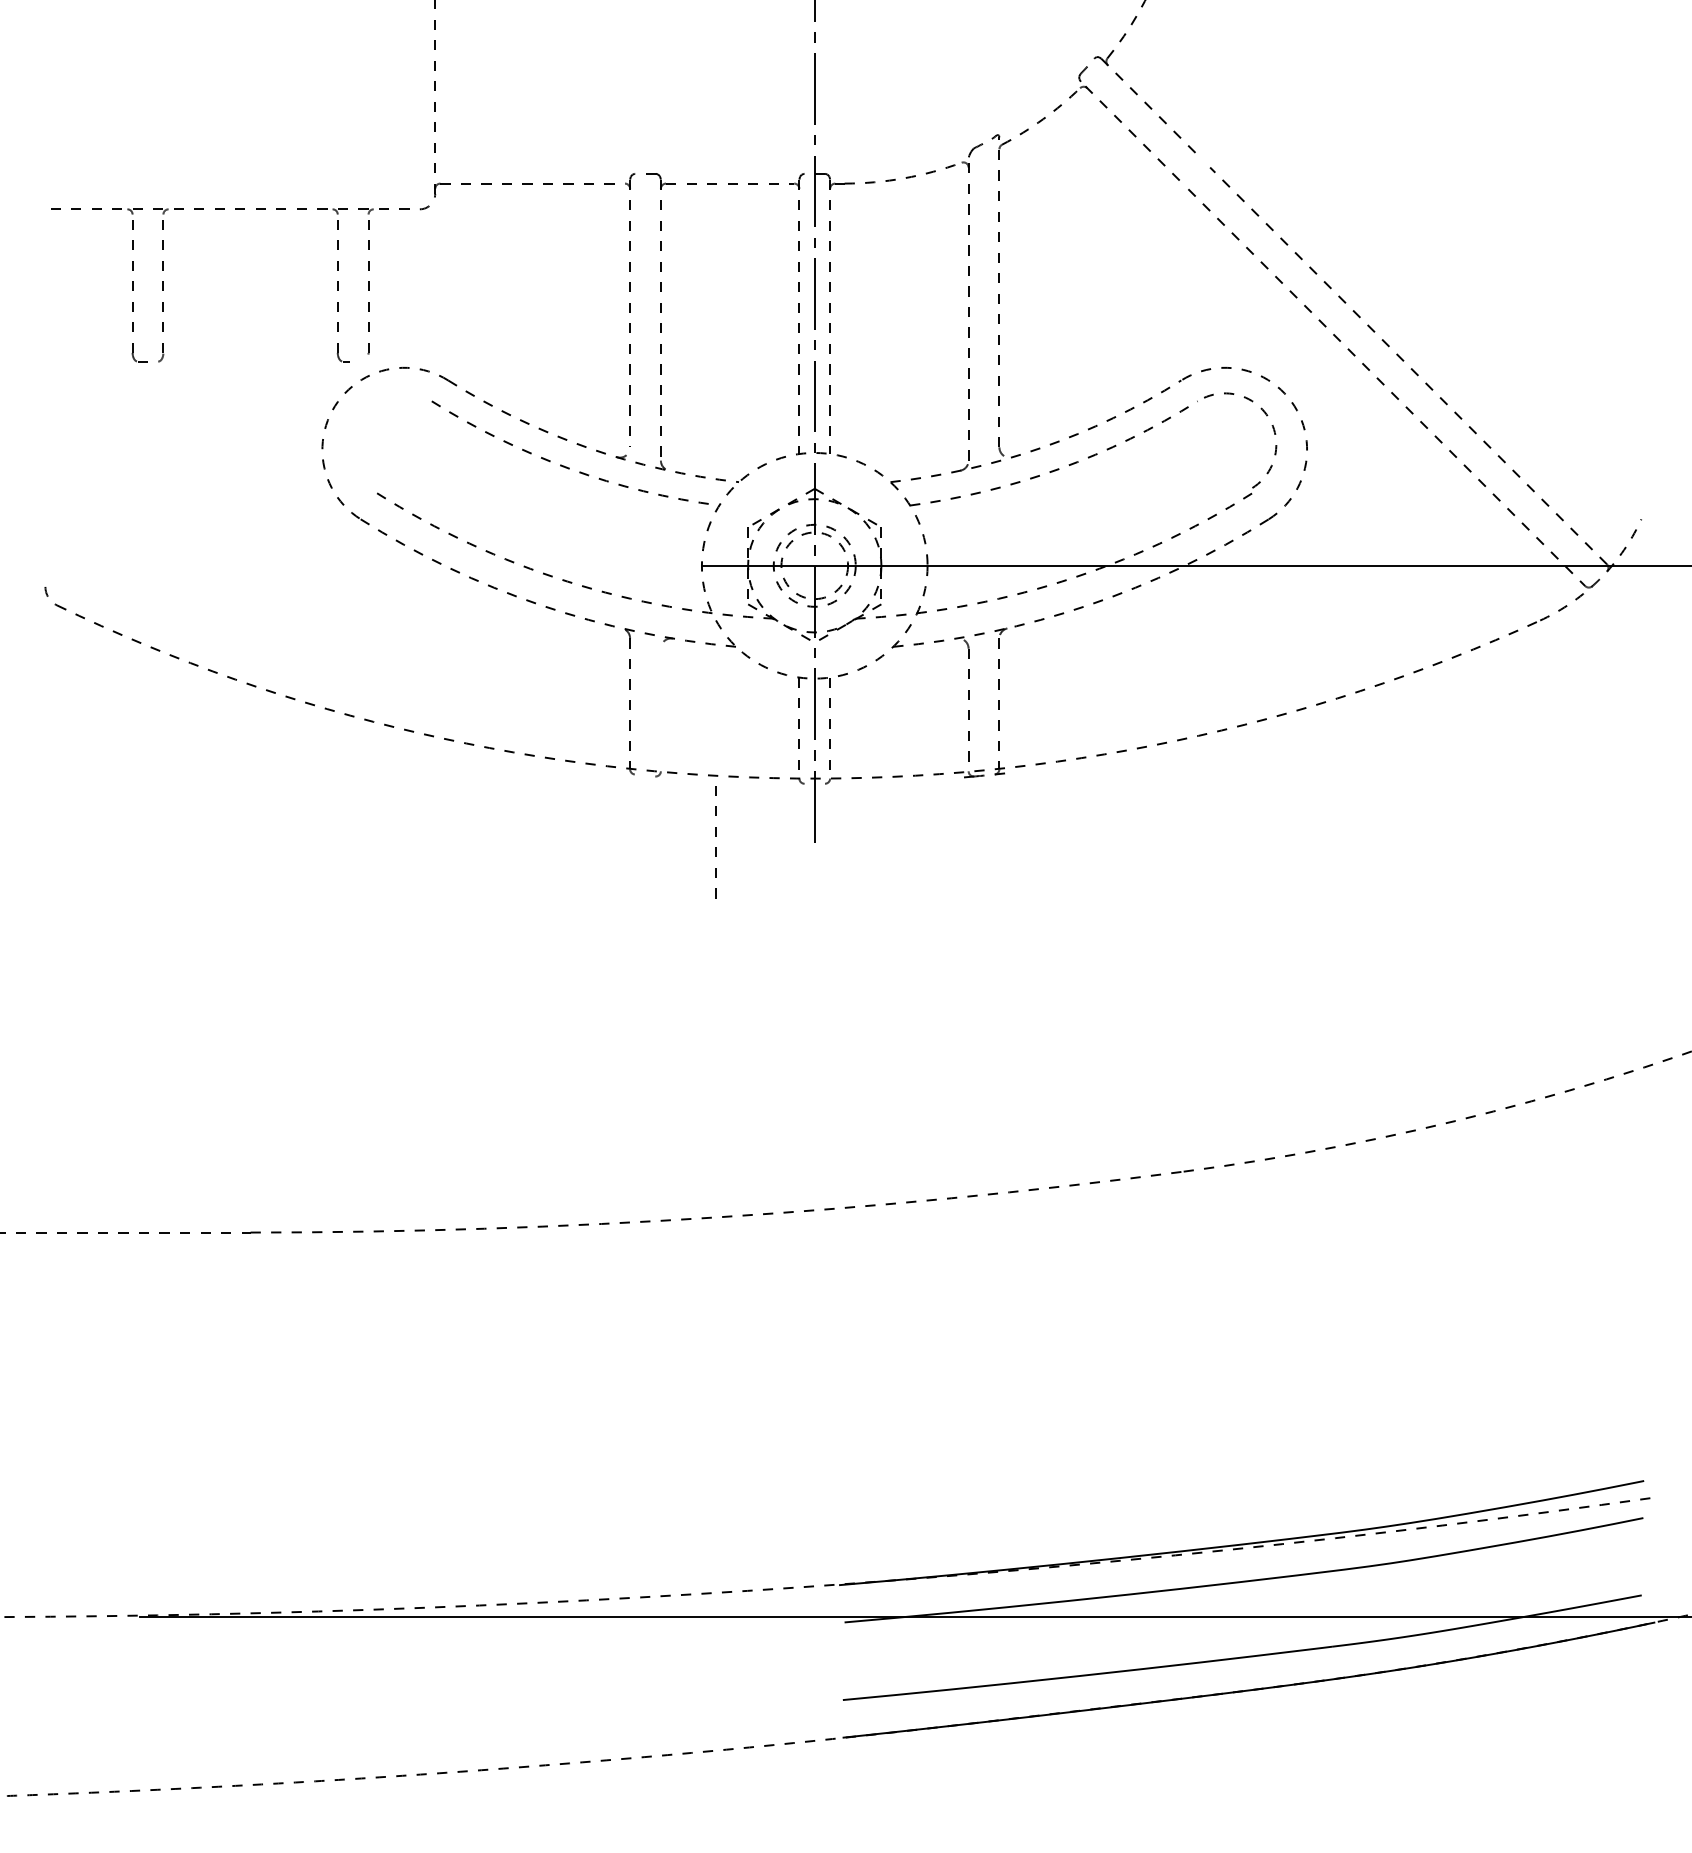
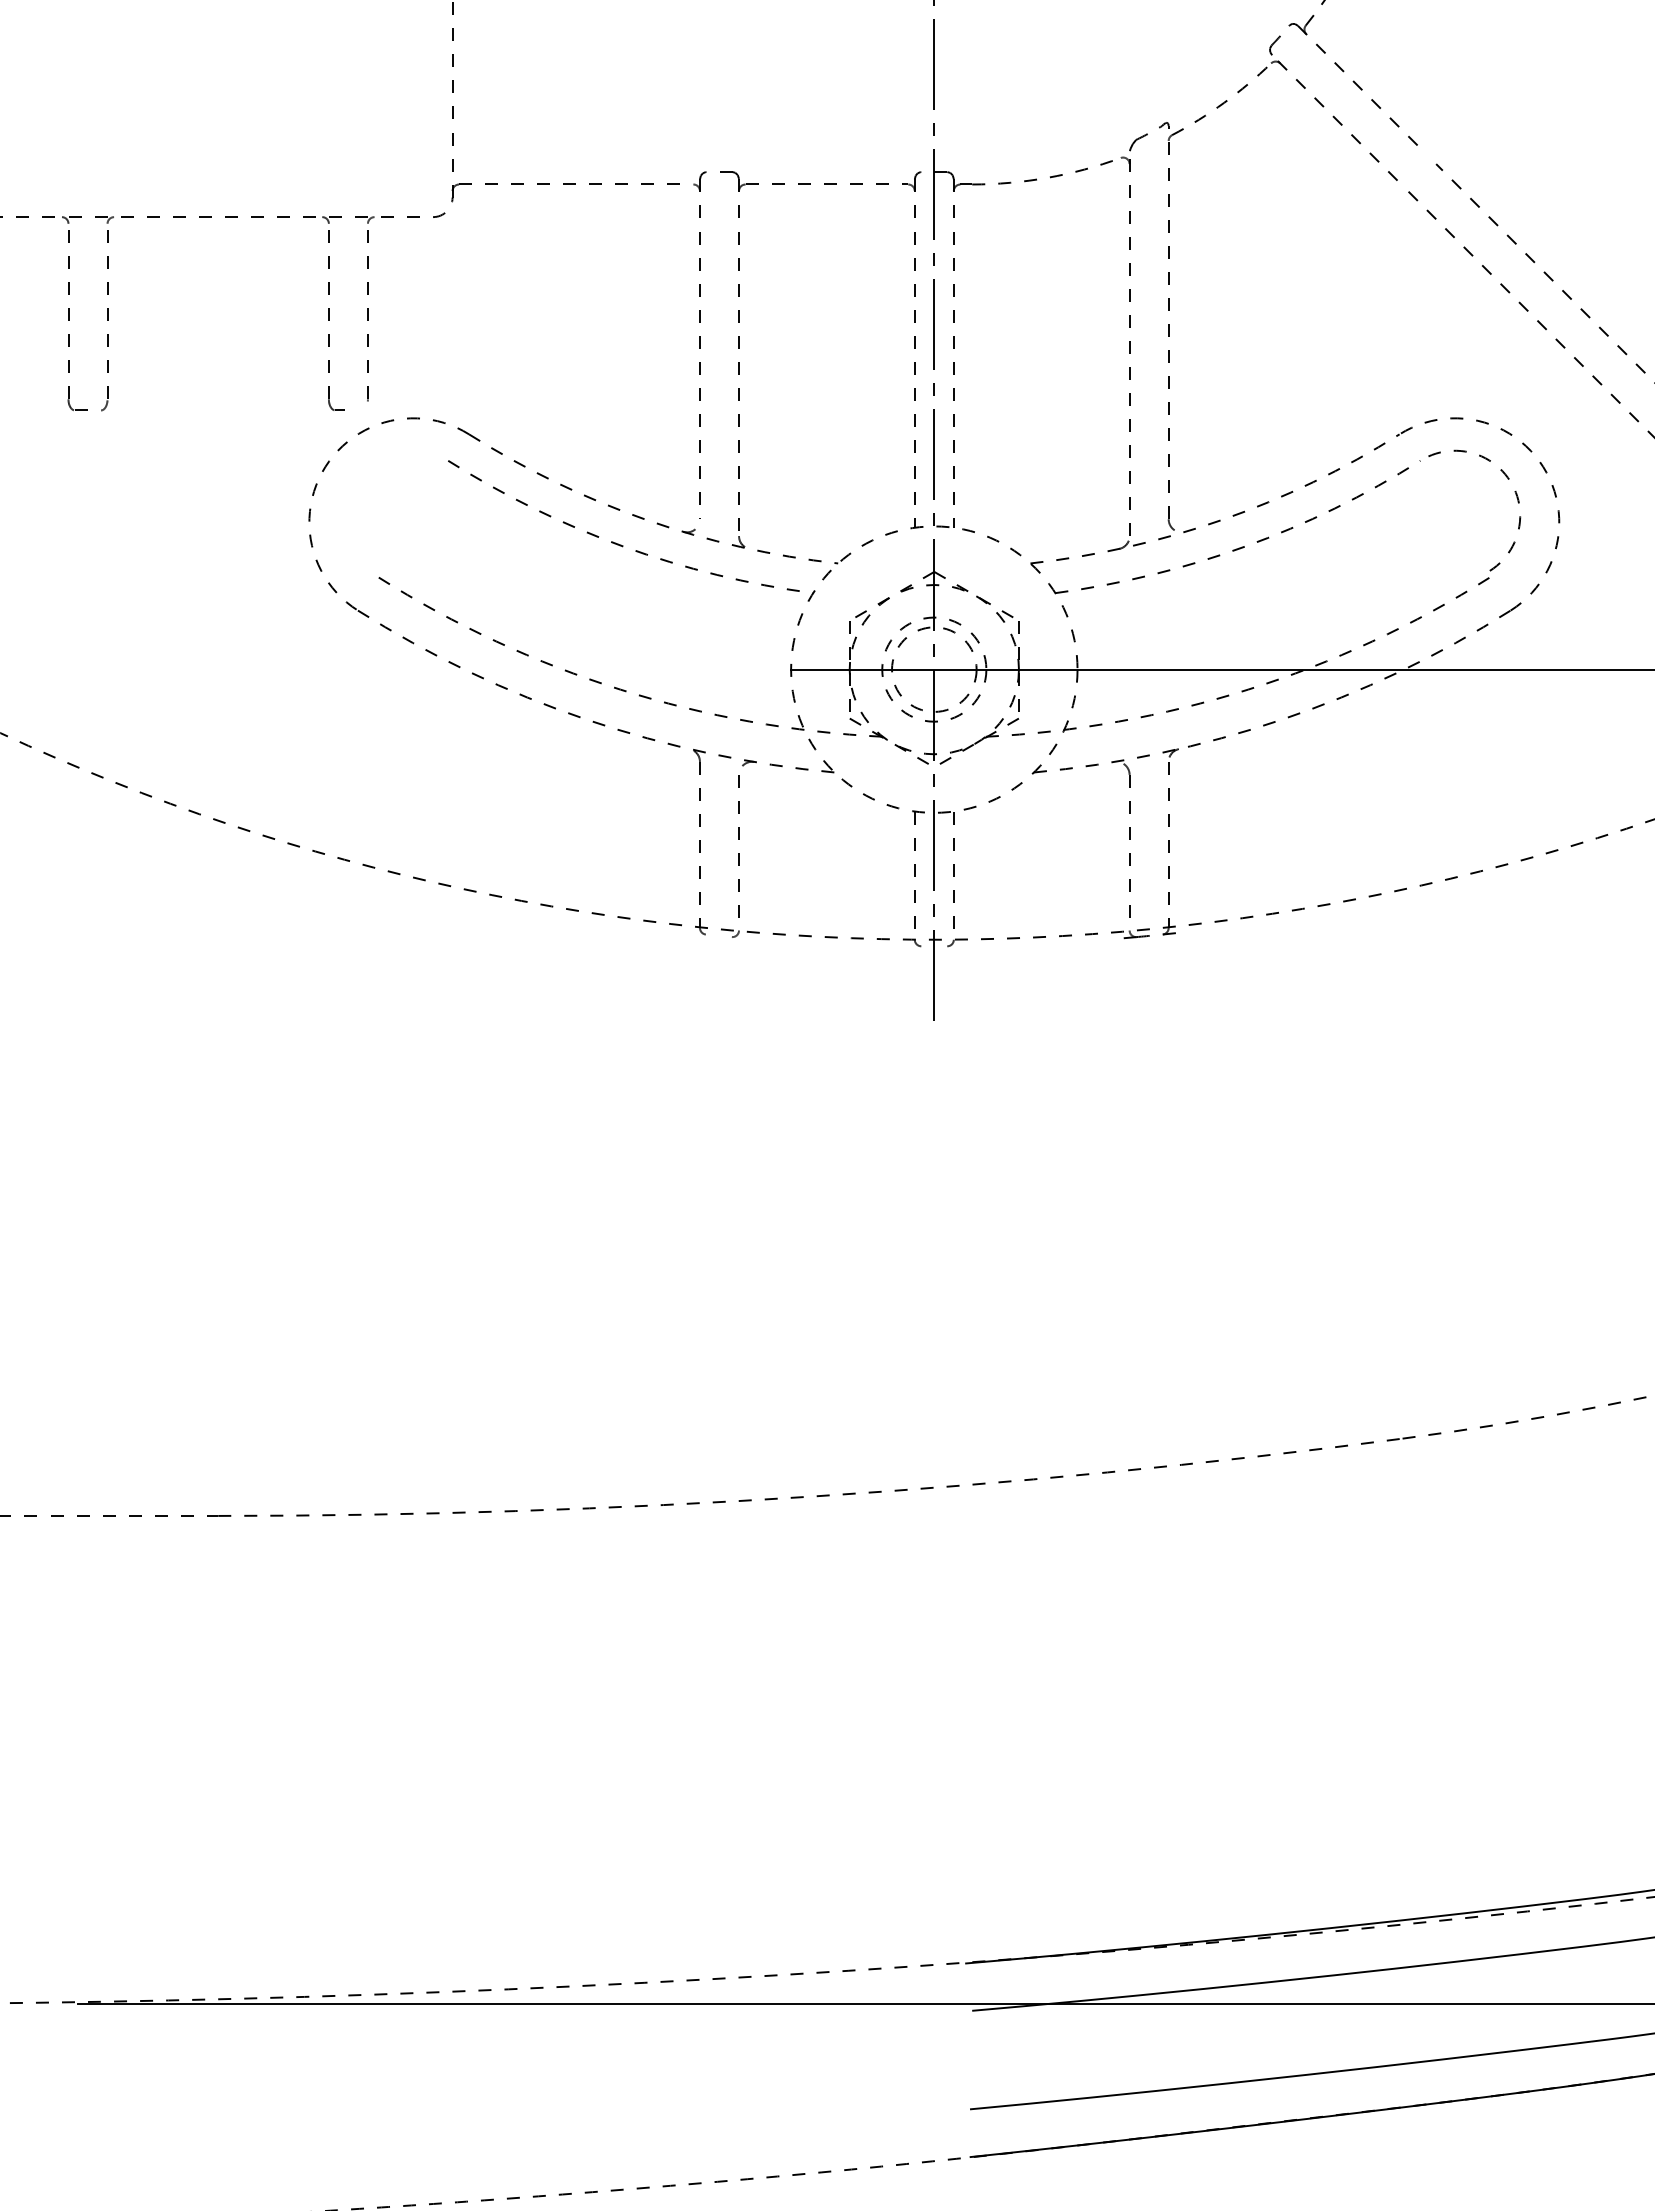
line: (715, 847) -> (738, 853), moved

